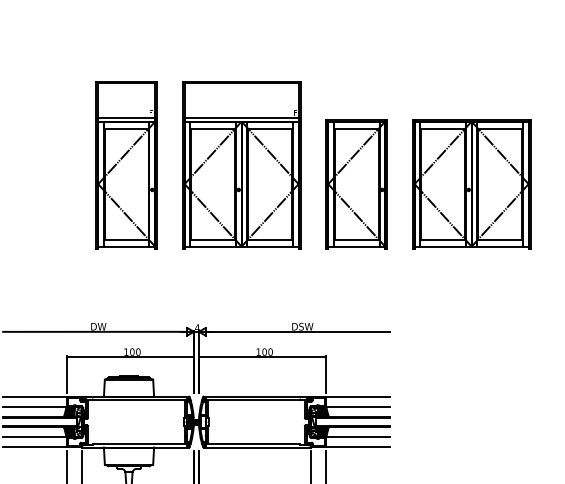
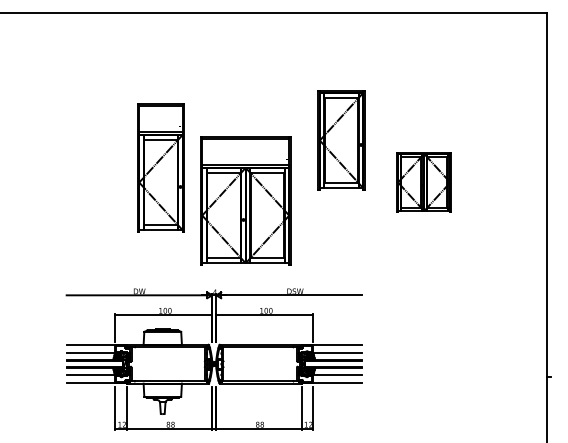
part: (241, 164) -> (245, 200), moved
part: (356, 184) -> (341, 140), moved
part: (470, 184) -> (423, 182), size x0.6

